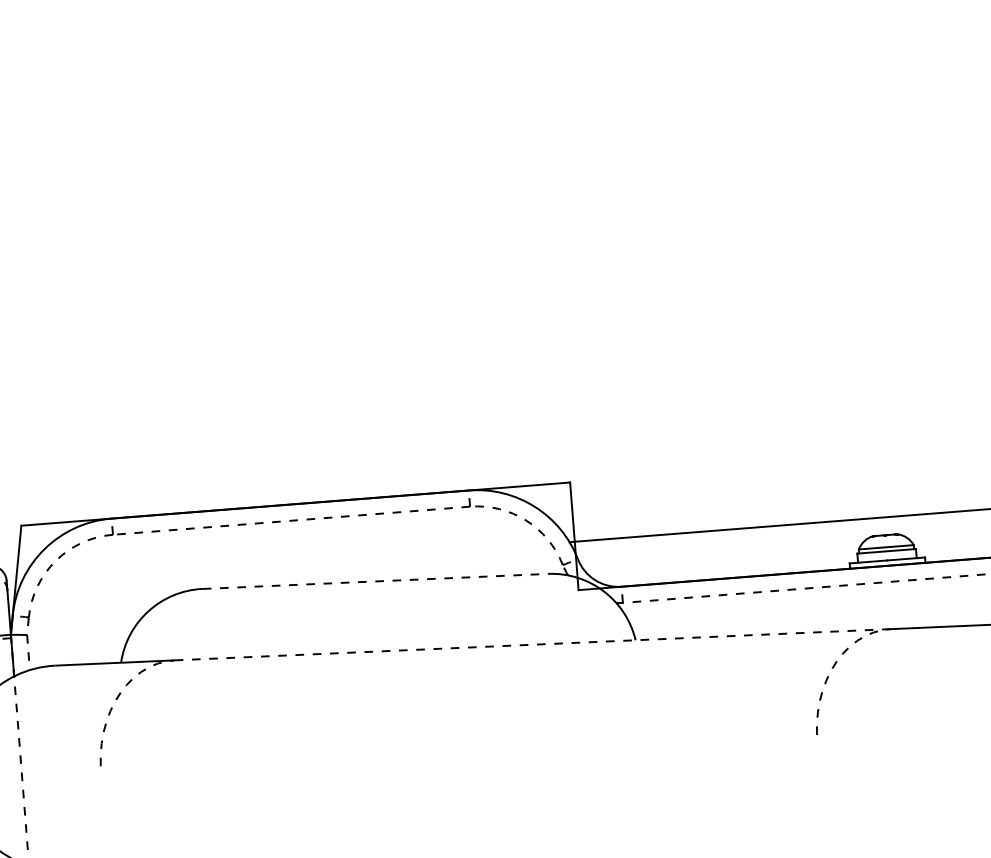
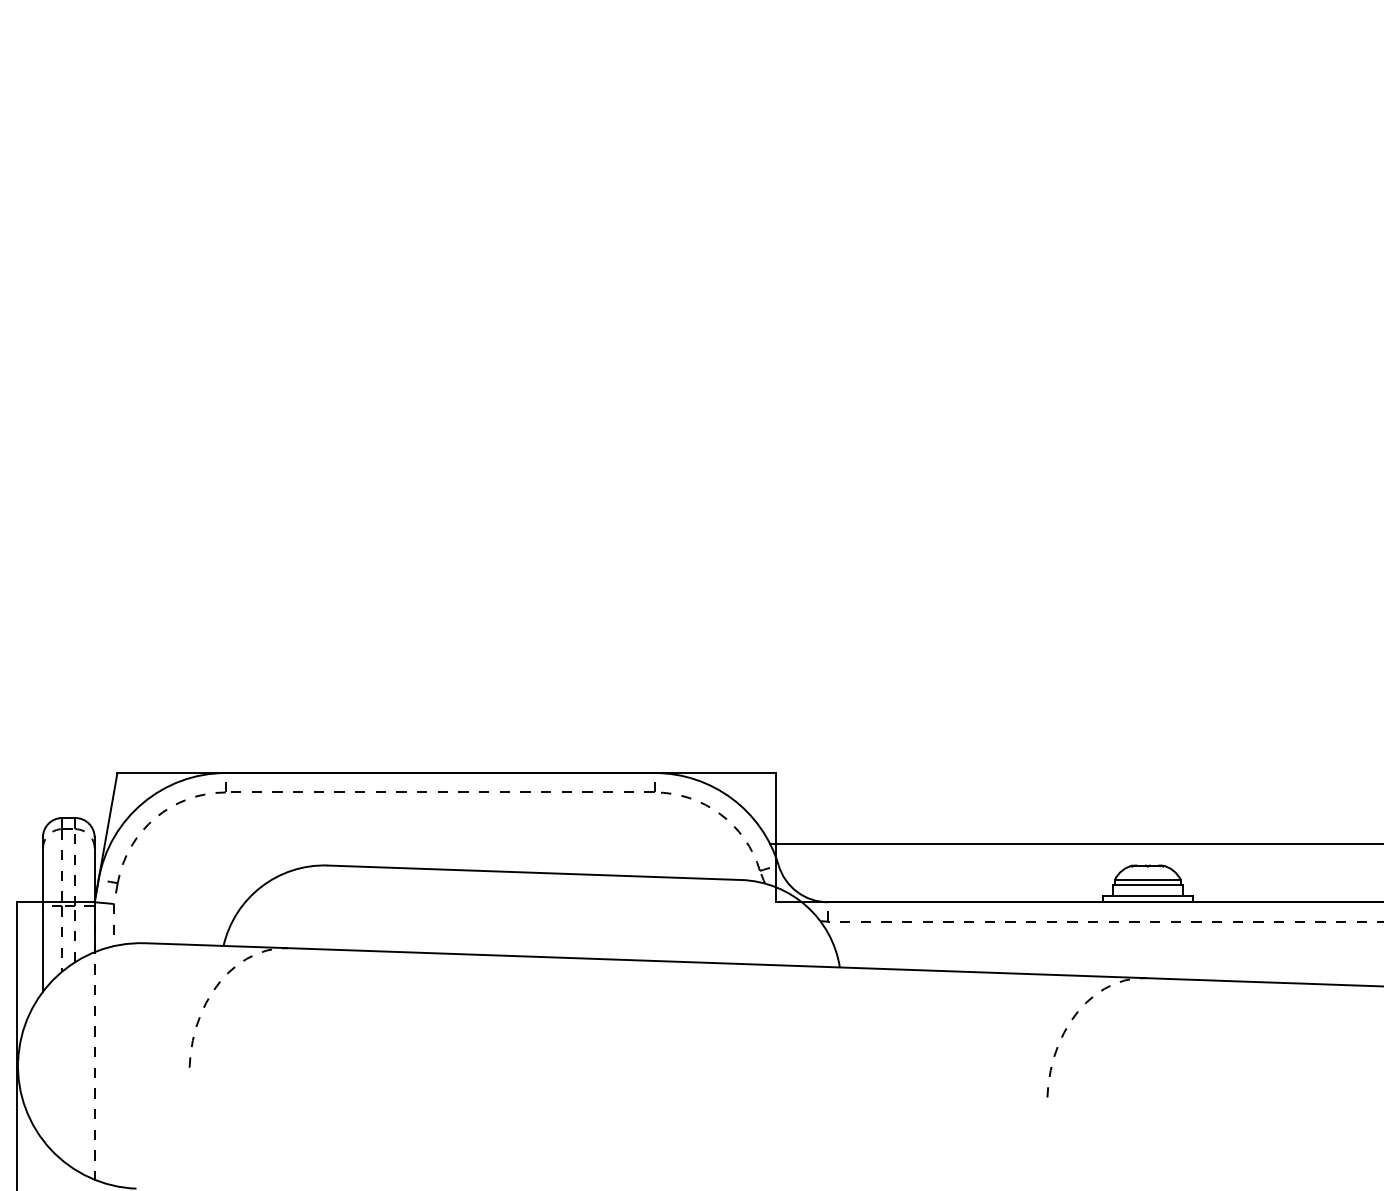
line: (375, 581) -> (534, 872), dashed -> solid
line: (533, 644) -> (717, 963), dashed -> solid

